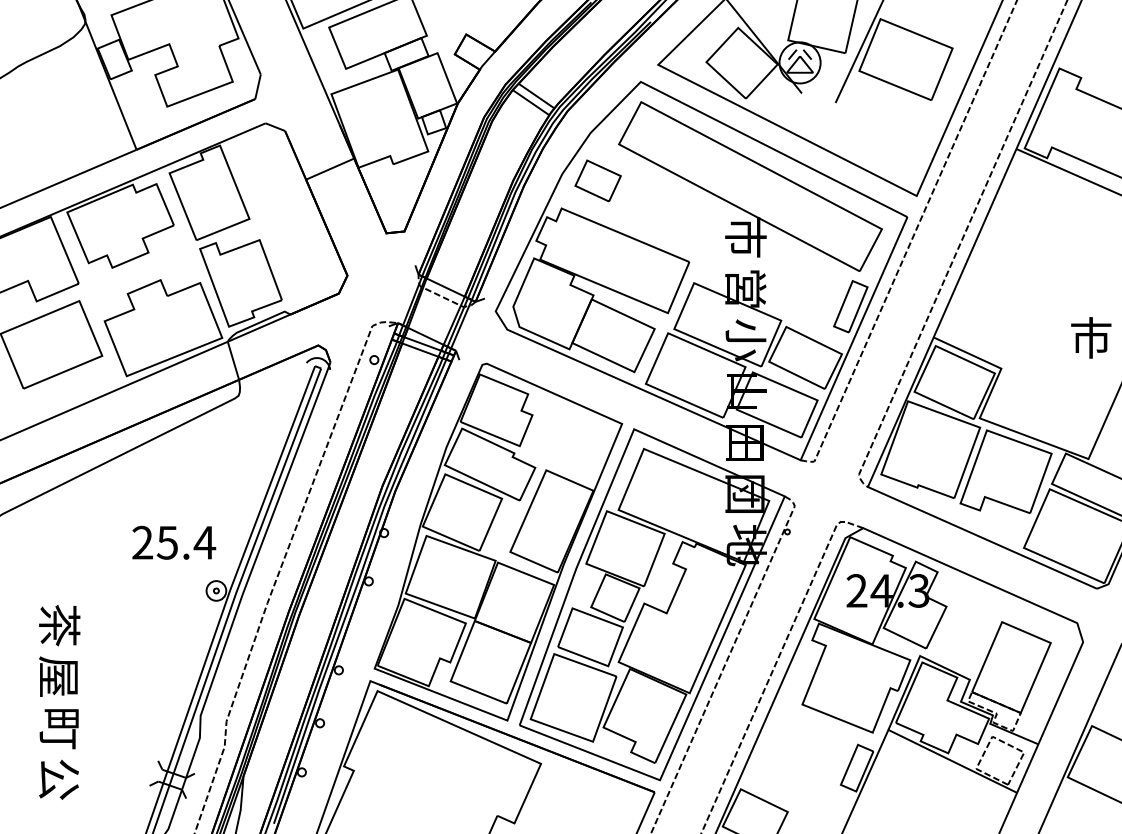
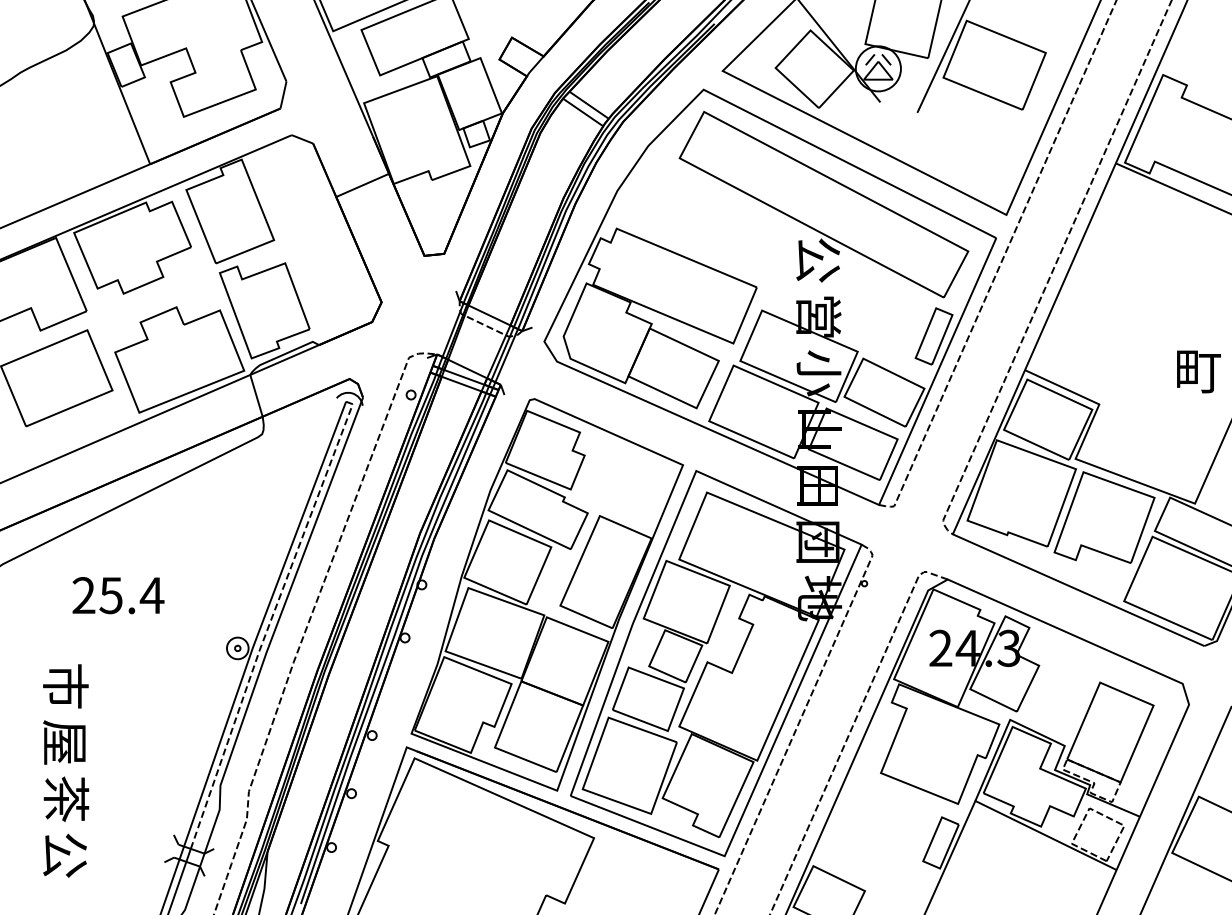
part: (597, 181) -> (656, 198), removed
text: (745, 237) -> (818, 260), 市 -> 公
text: (1091, 337) -> (1198, 370), 市 -> 町
text: (174, 542) -> (118, 595), moved
line: (245, 570) -> (269, 625), solid -> dashed
text: (59, 625) -> (65, 686), 茶 -> 市
text: (60, 728) -> (66, 799), 町 -> 茶

